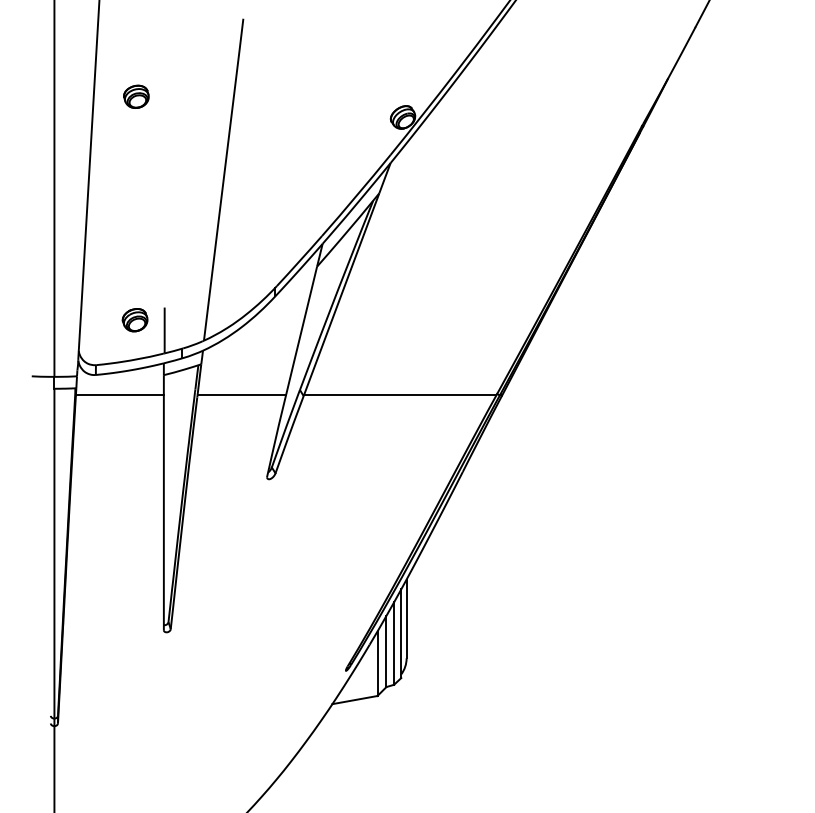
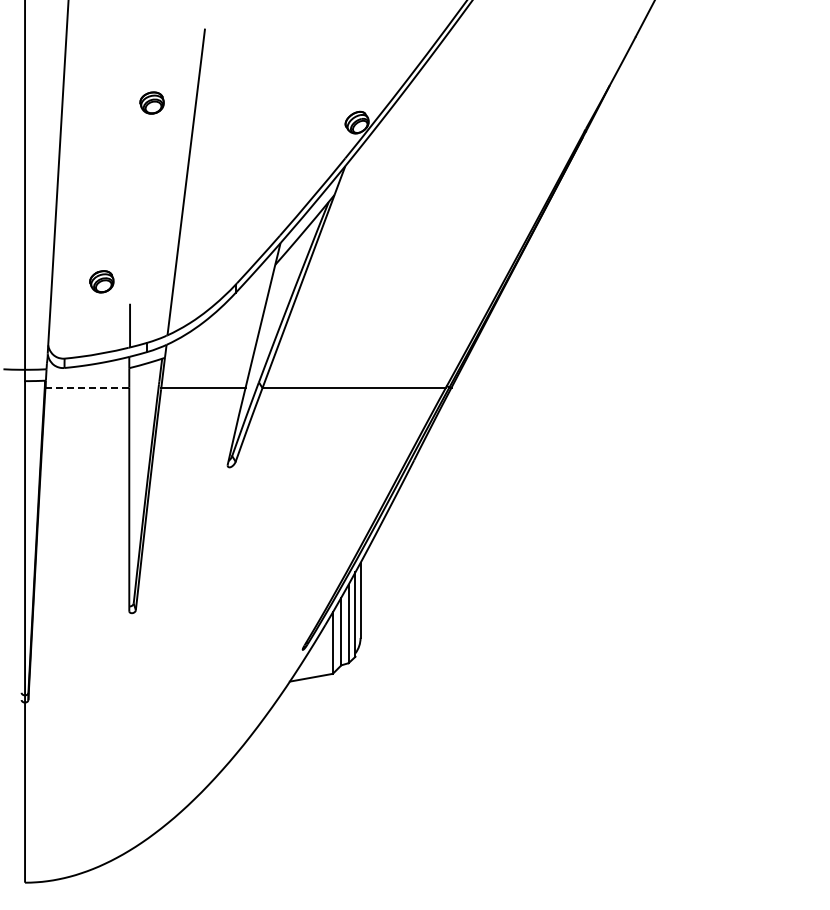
part: (135, 96) -> (151, 102), moved
part: (134, 319) -> (101, 281), moved
line: (119, 395) -> (87, 387), solid -> dashed

